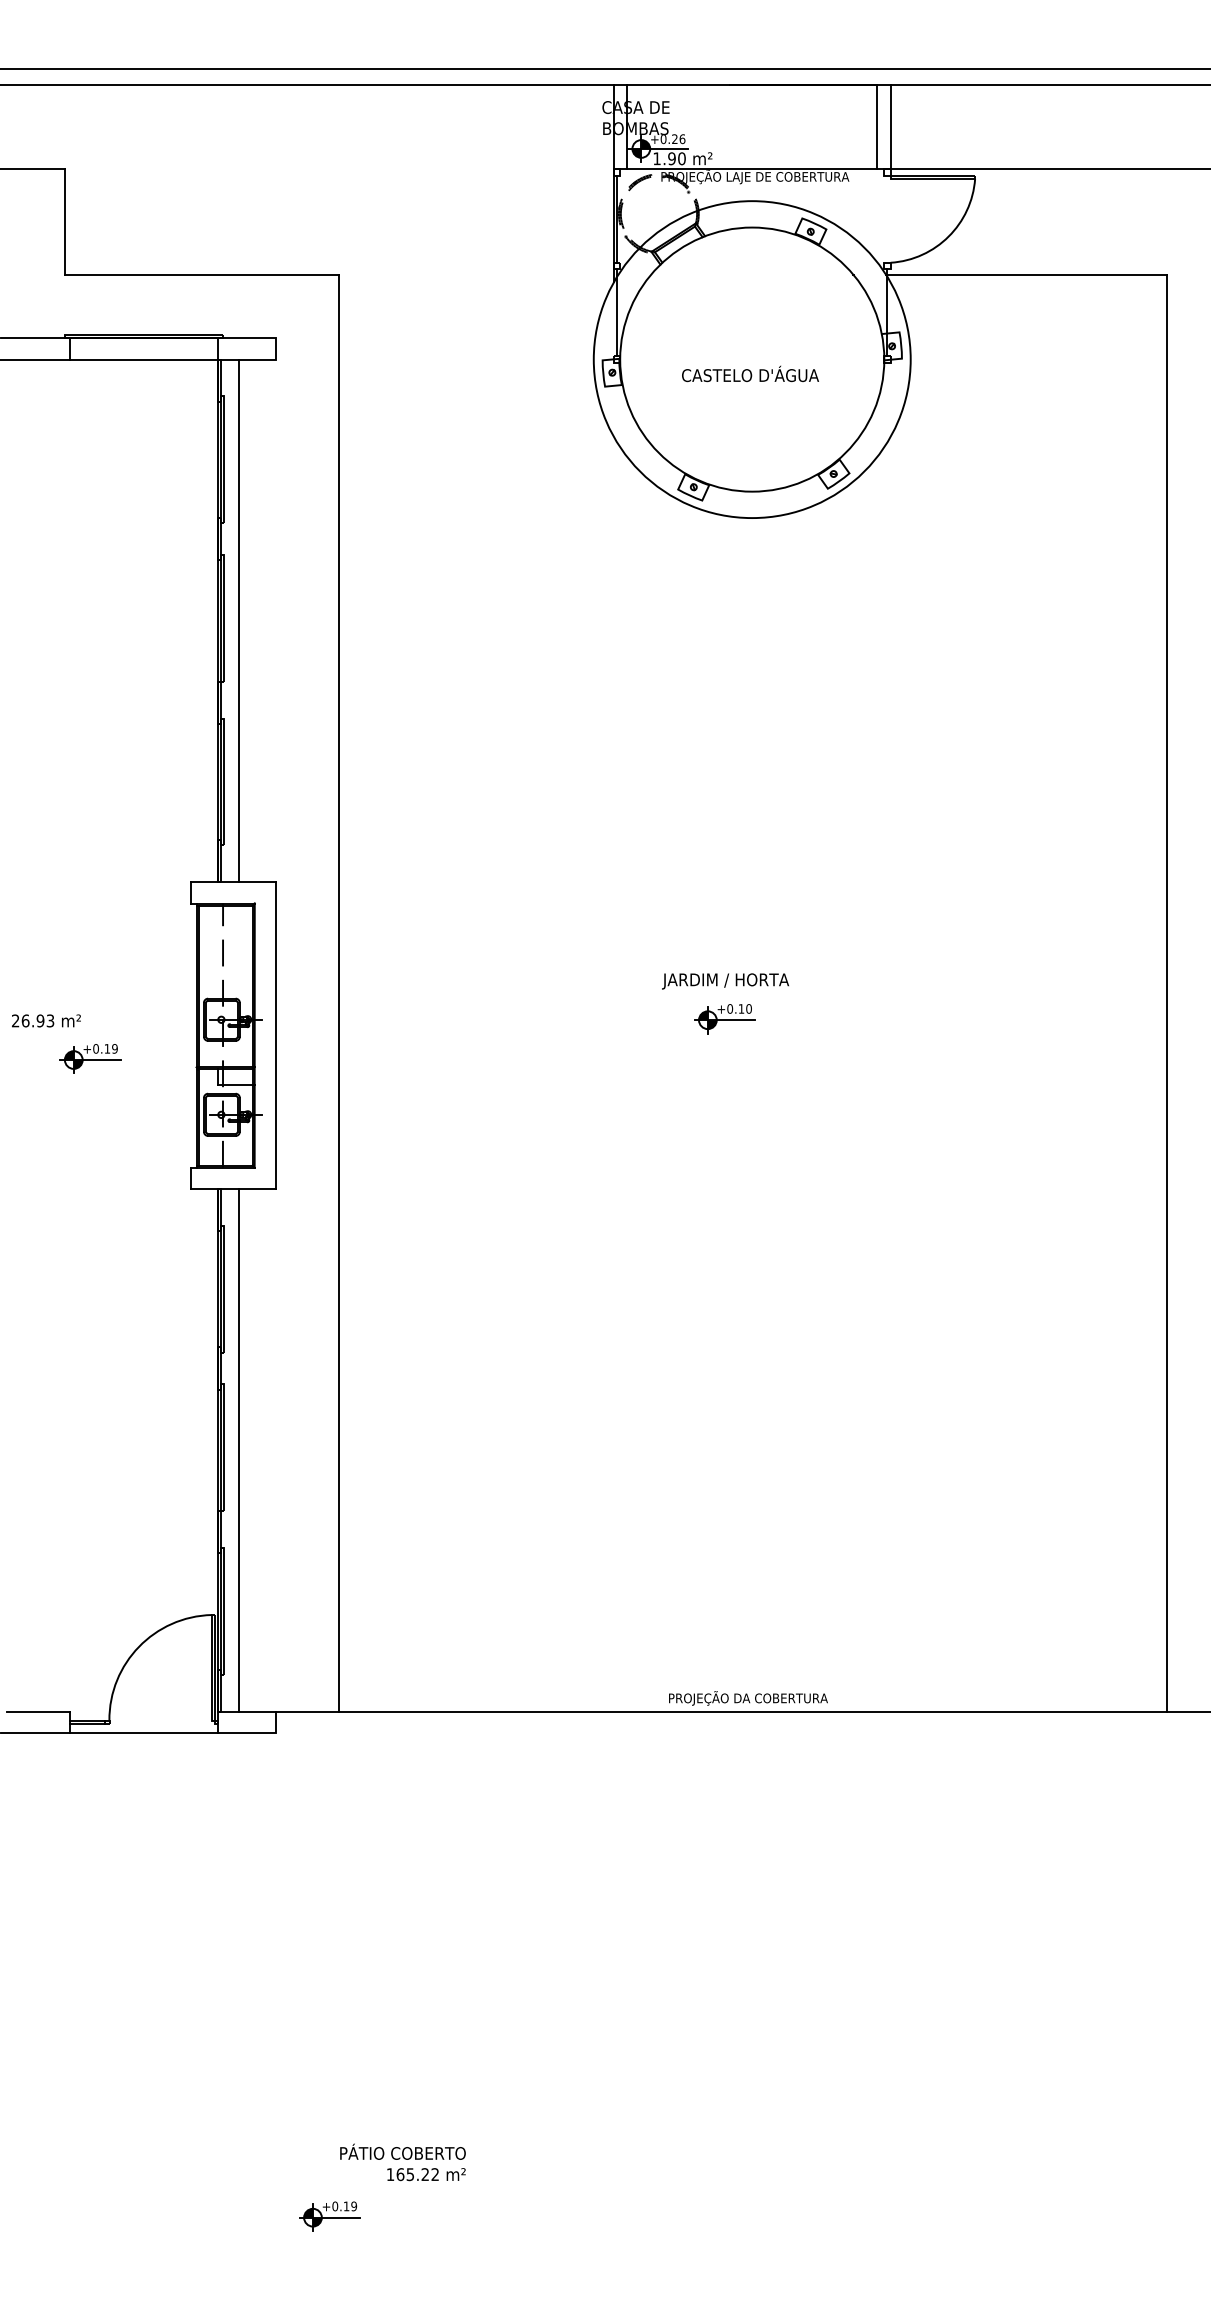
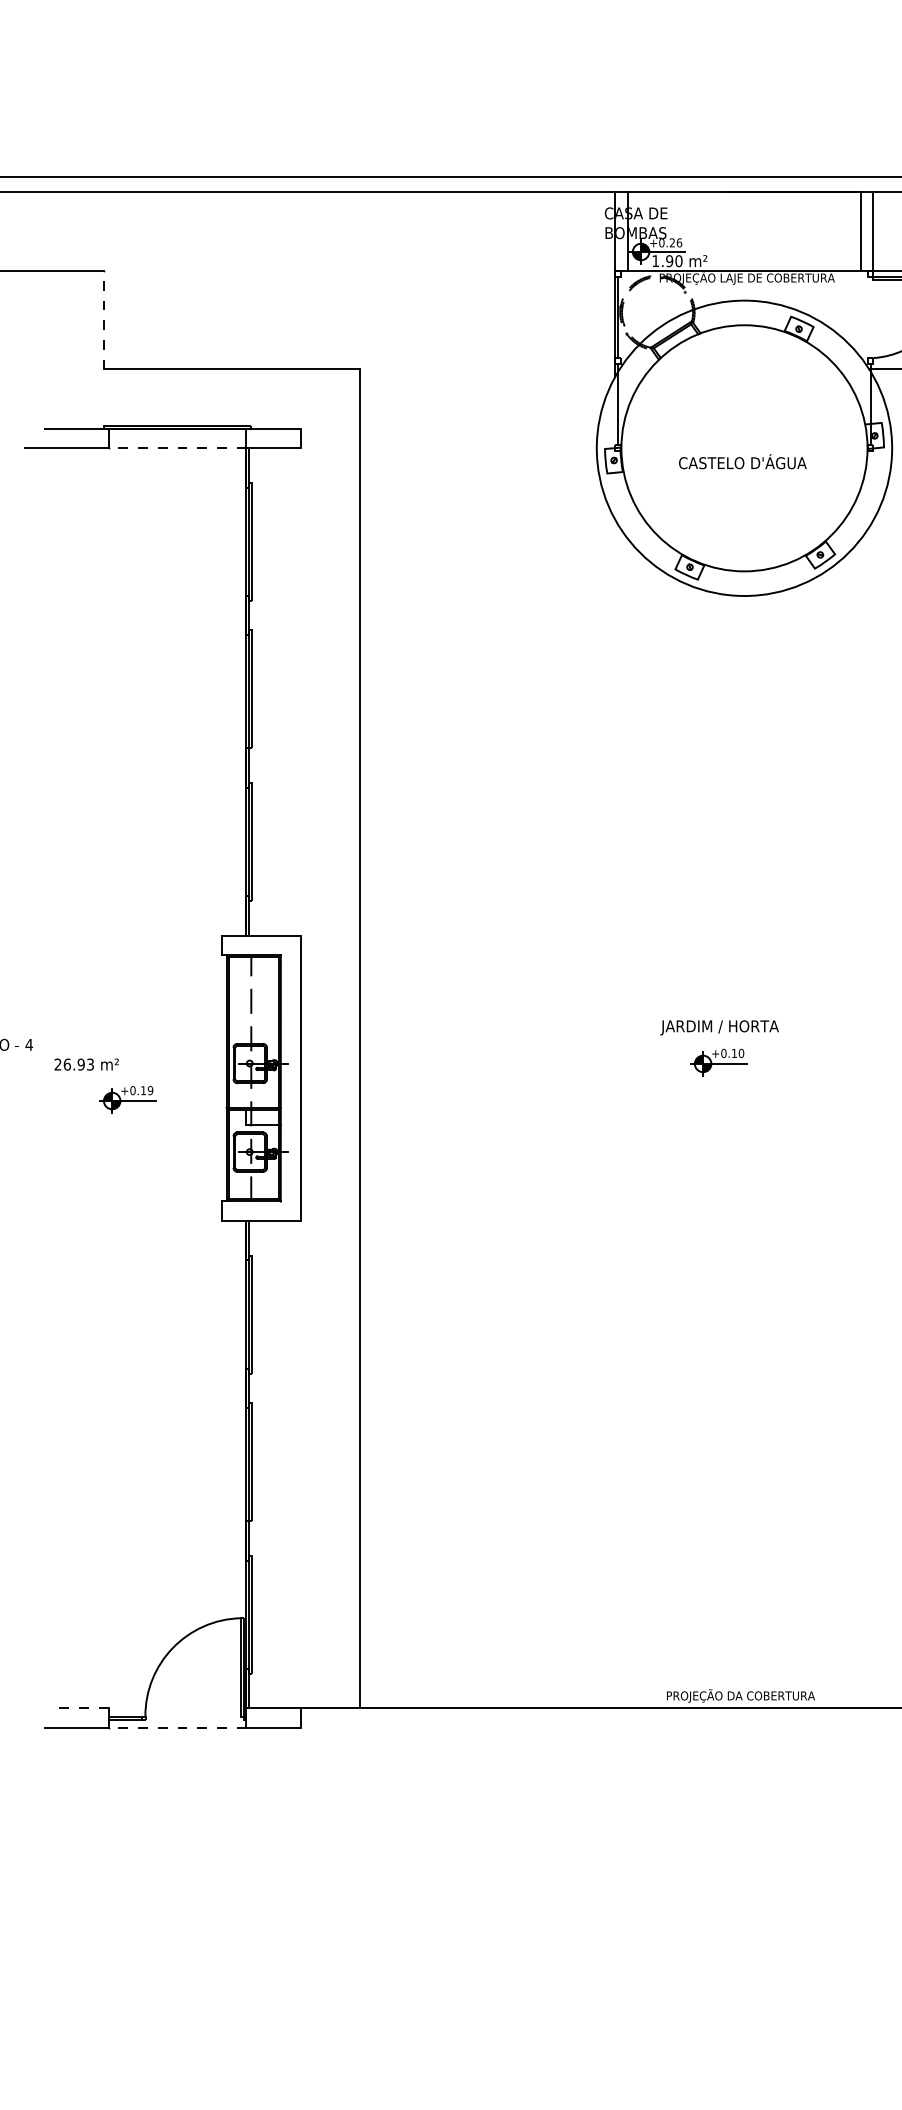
line: (64, 222) -> (103, 320), solid -> dashed
line: (143, 359) -> (177, 448), solid -> dashed
line: (238, 620) -> (265, 691), removed
line: (238, 1449) -> (265, 1463), removed
line: (38, 1711) -> (79, 1708), solid -> dashed
line: (143, 1732) -> (177, 1727), solid -> dashed

